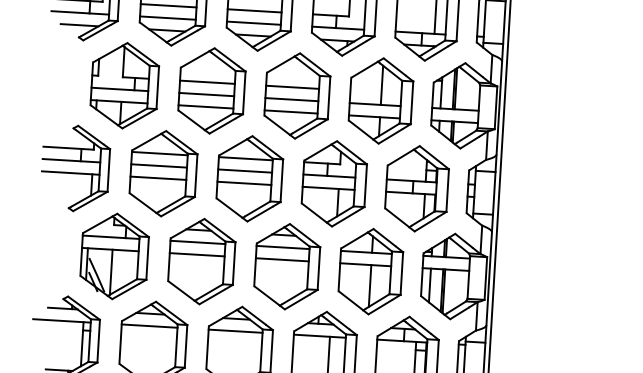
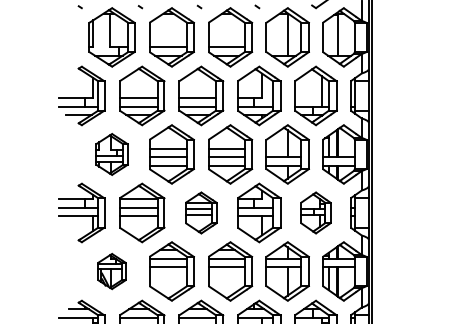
part: (124, 85) -> (111, 154), size x0.7
part: (250, 178) -> (201, 212), size x0.7
part: (416, 188) -> (315, 212), size x0.7
part: (113, 256) -> (111, 271), size x0.6

